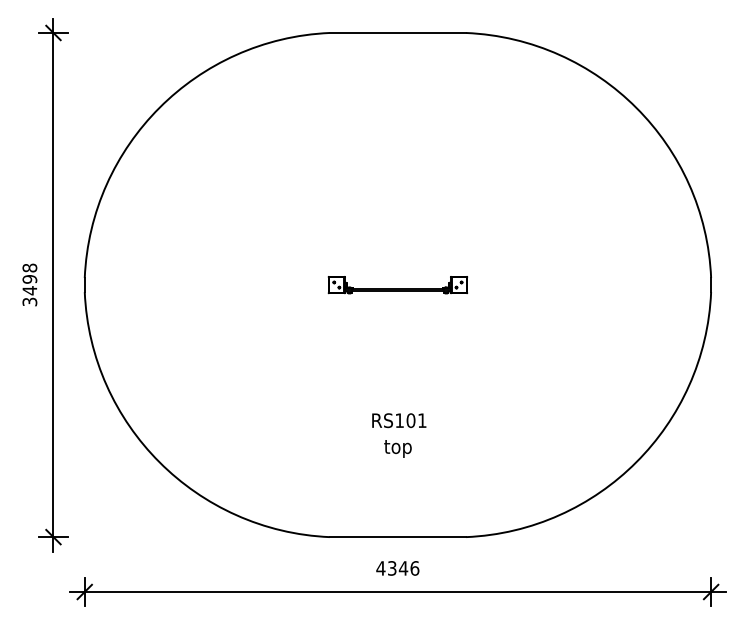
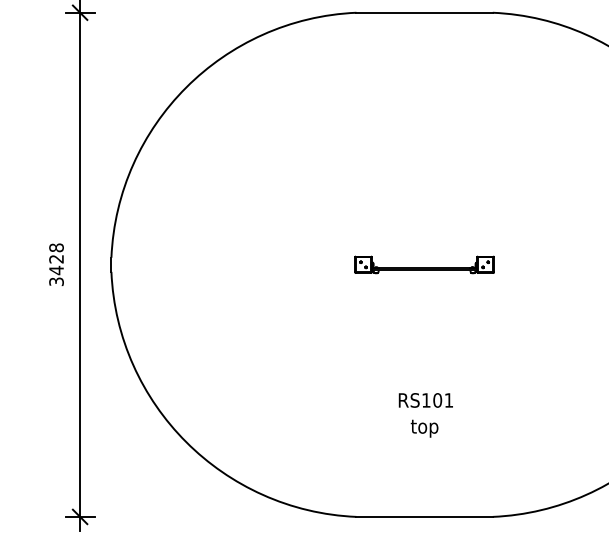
text: (29, 279) -> (56, 259), 3498 -> 3428

